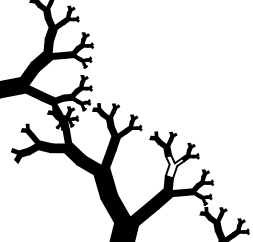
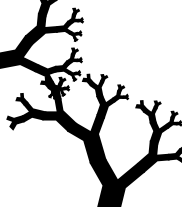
fill: (174, 166) -> (158, 132), added

